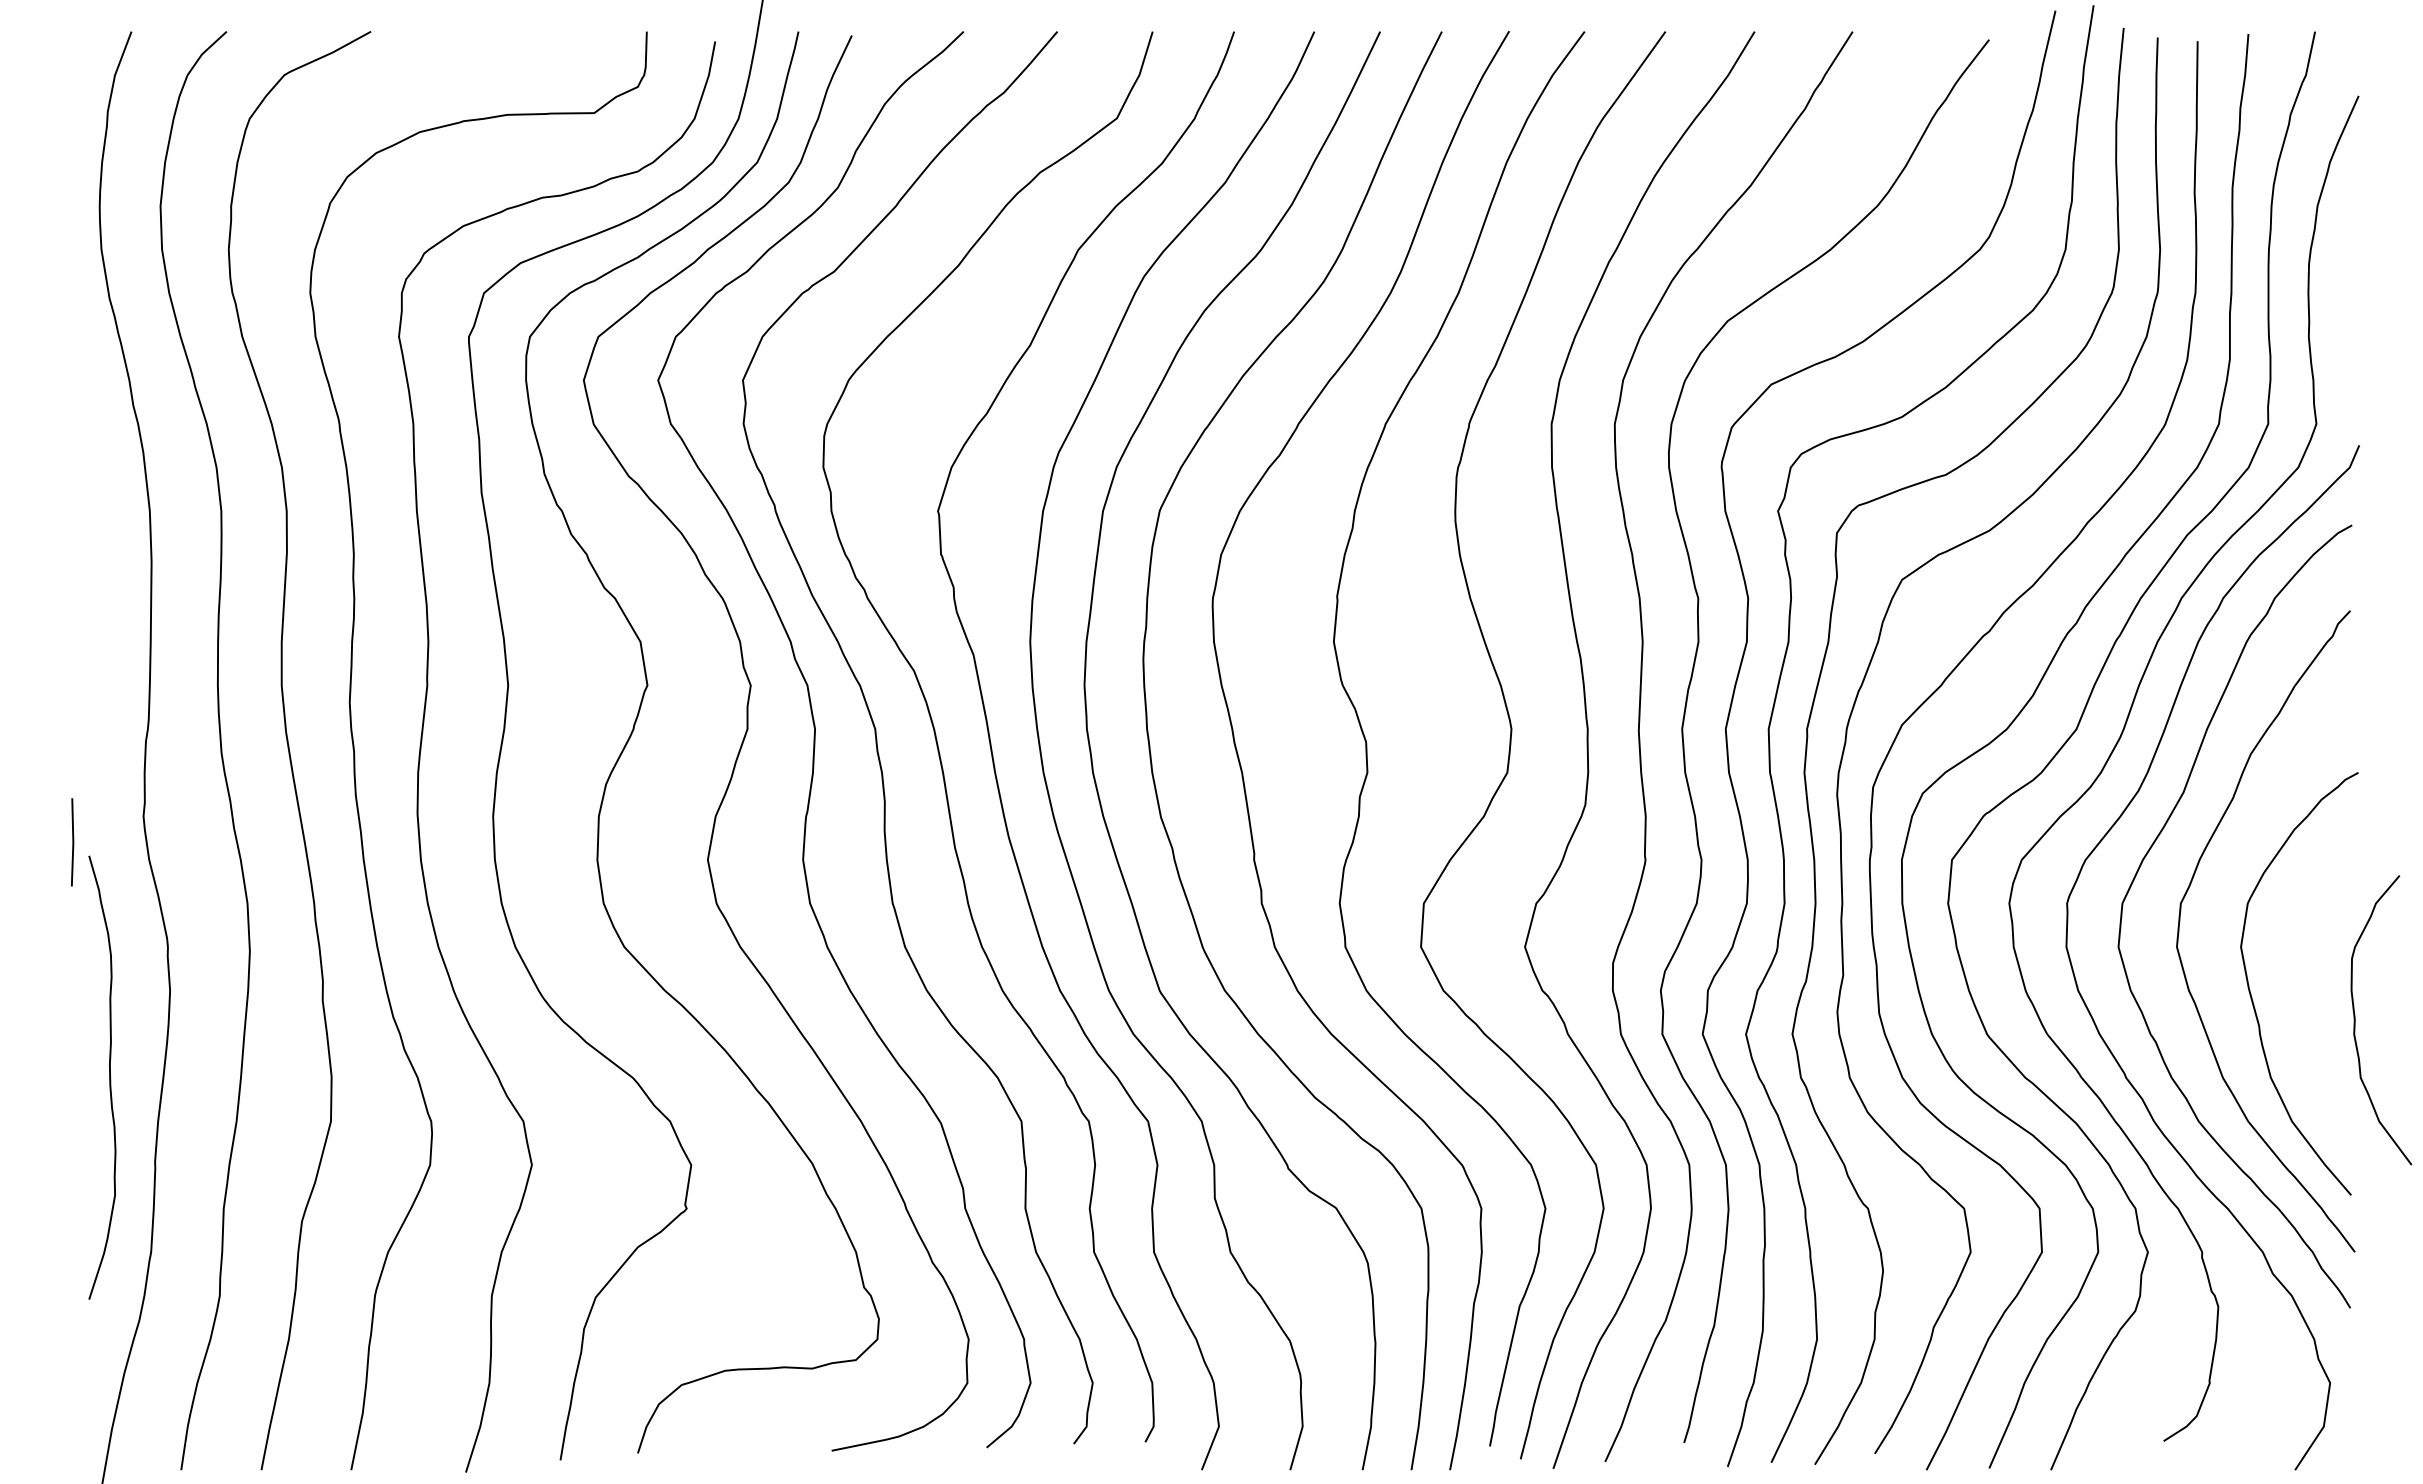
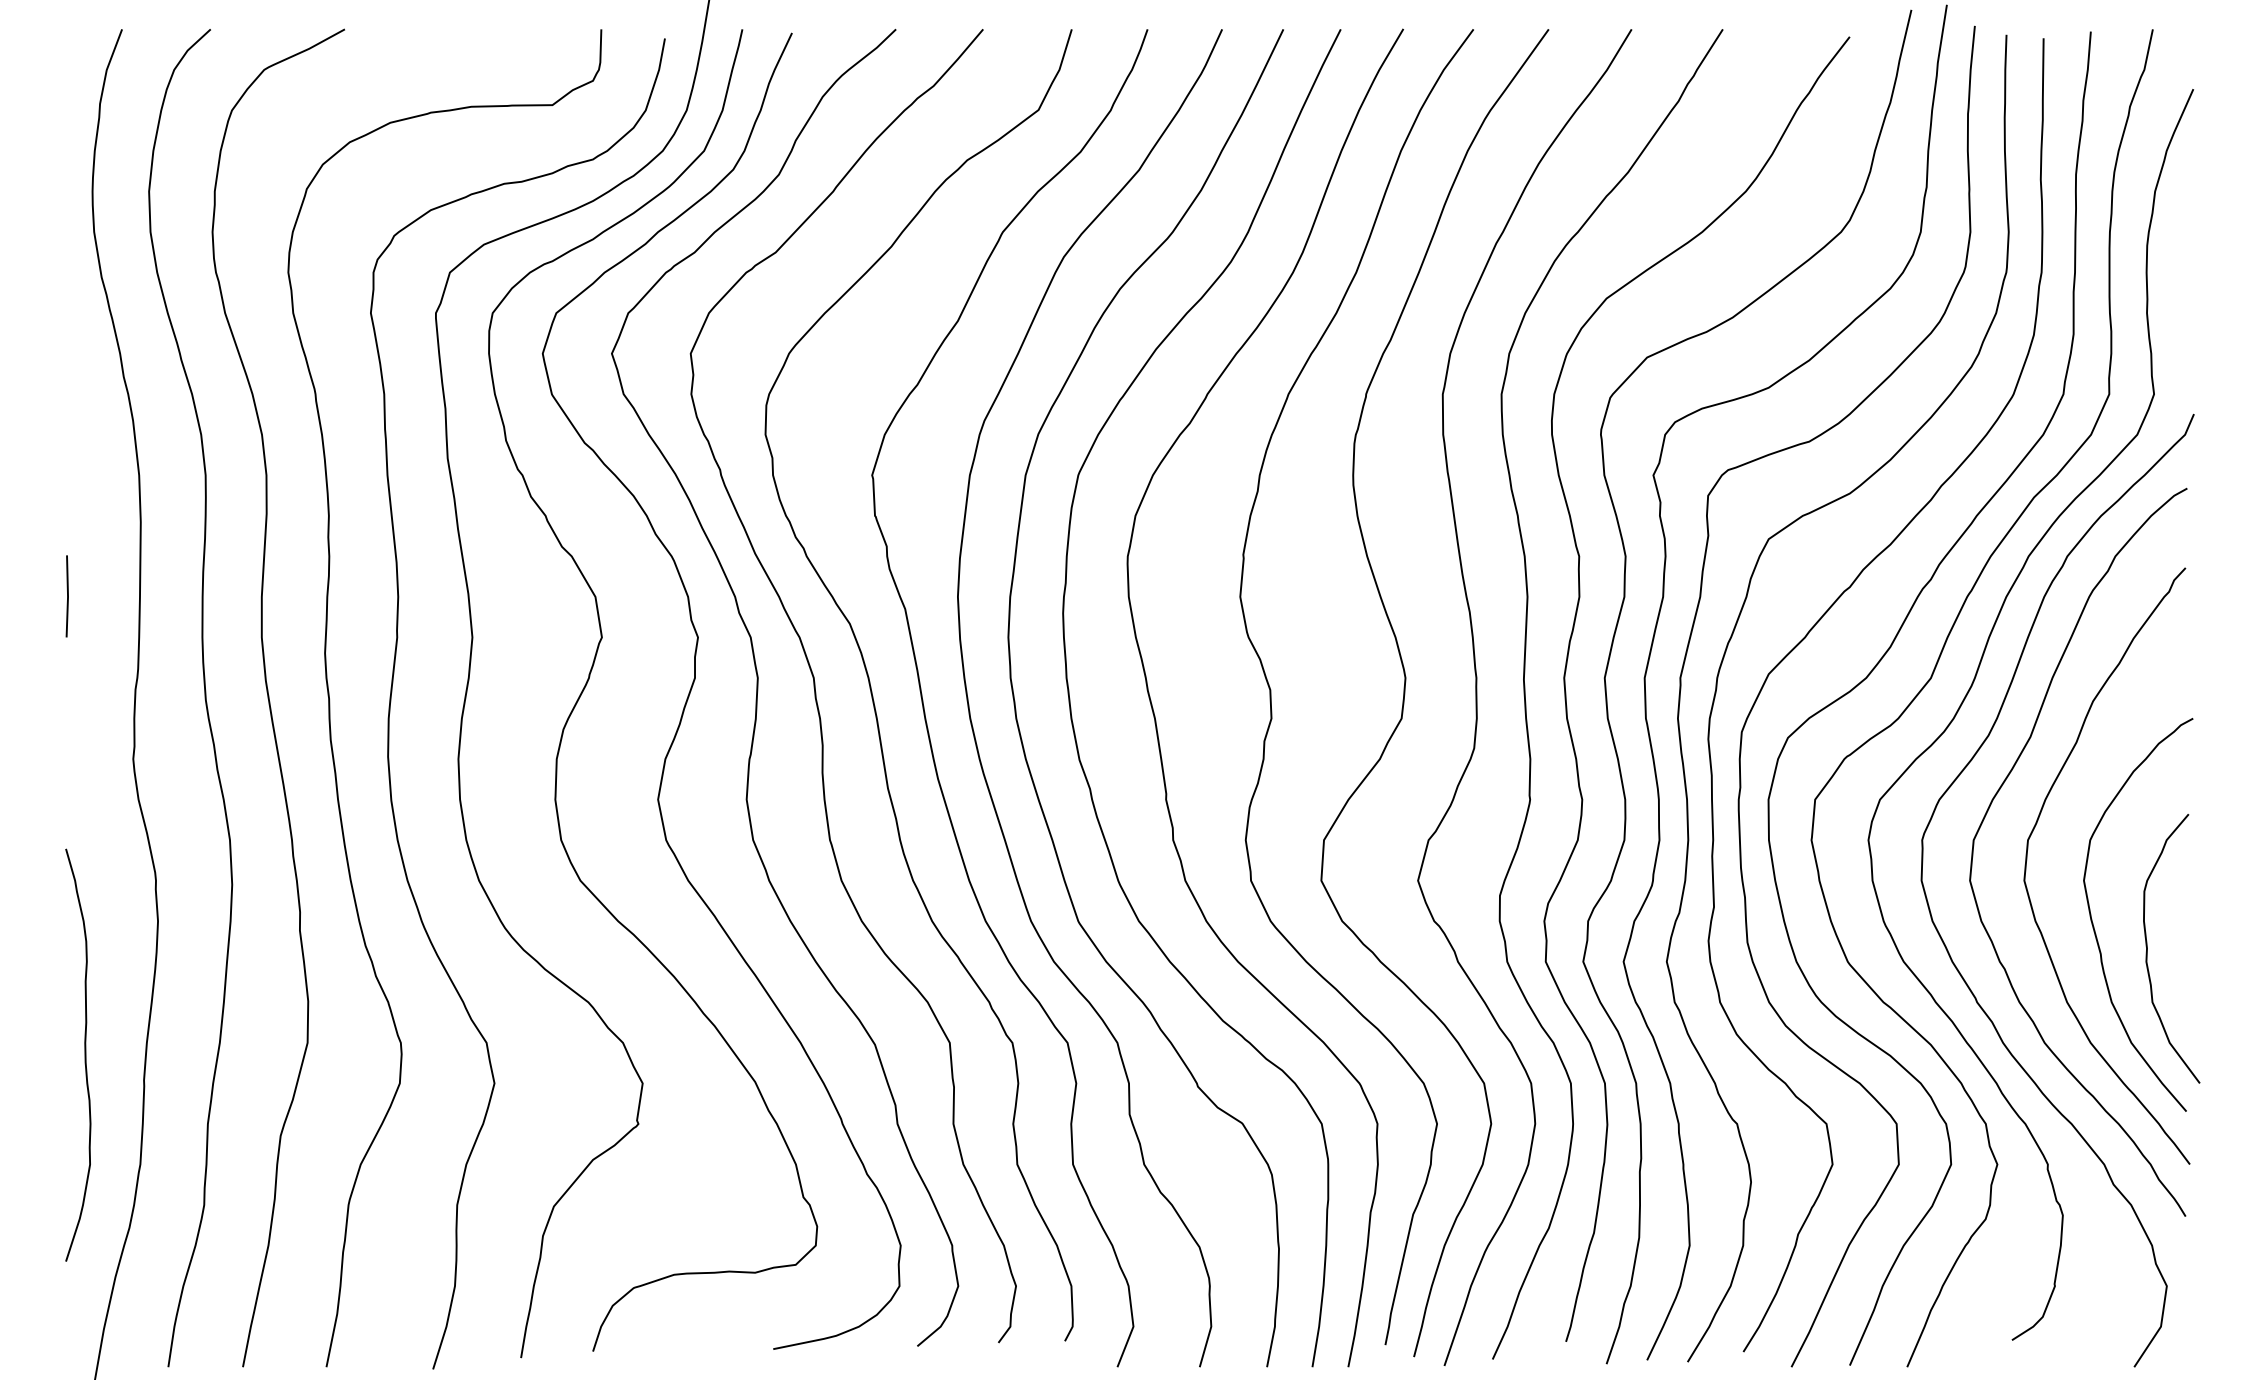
line: (72, 842) -> (67, 596), moved
curve: (2355, 1020) -> (2147, 949), moved
curve: (109, 1077) -> (84, 1055), moved

